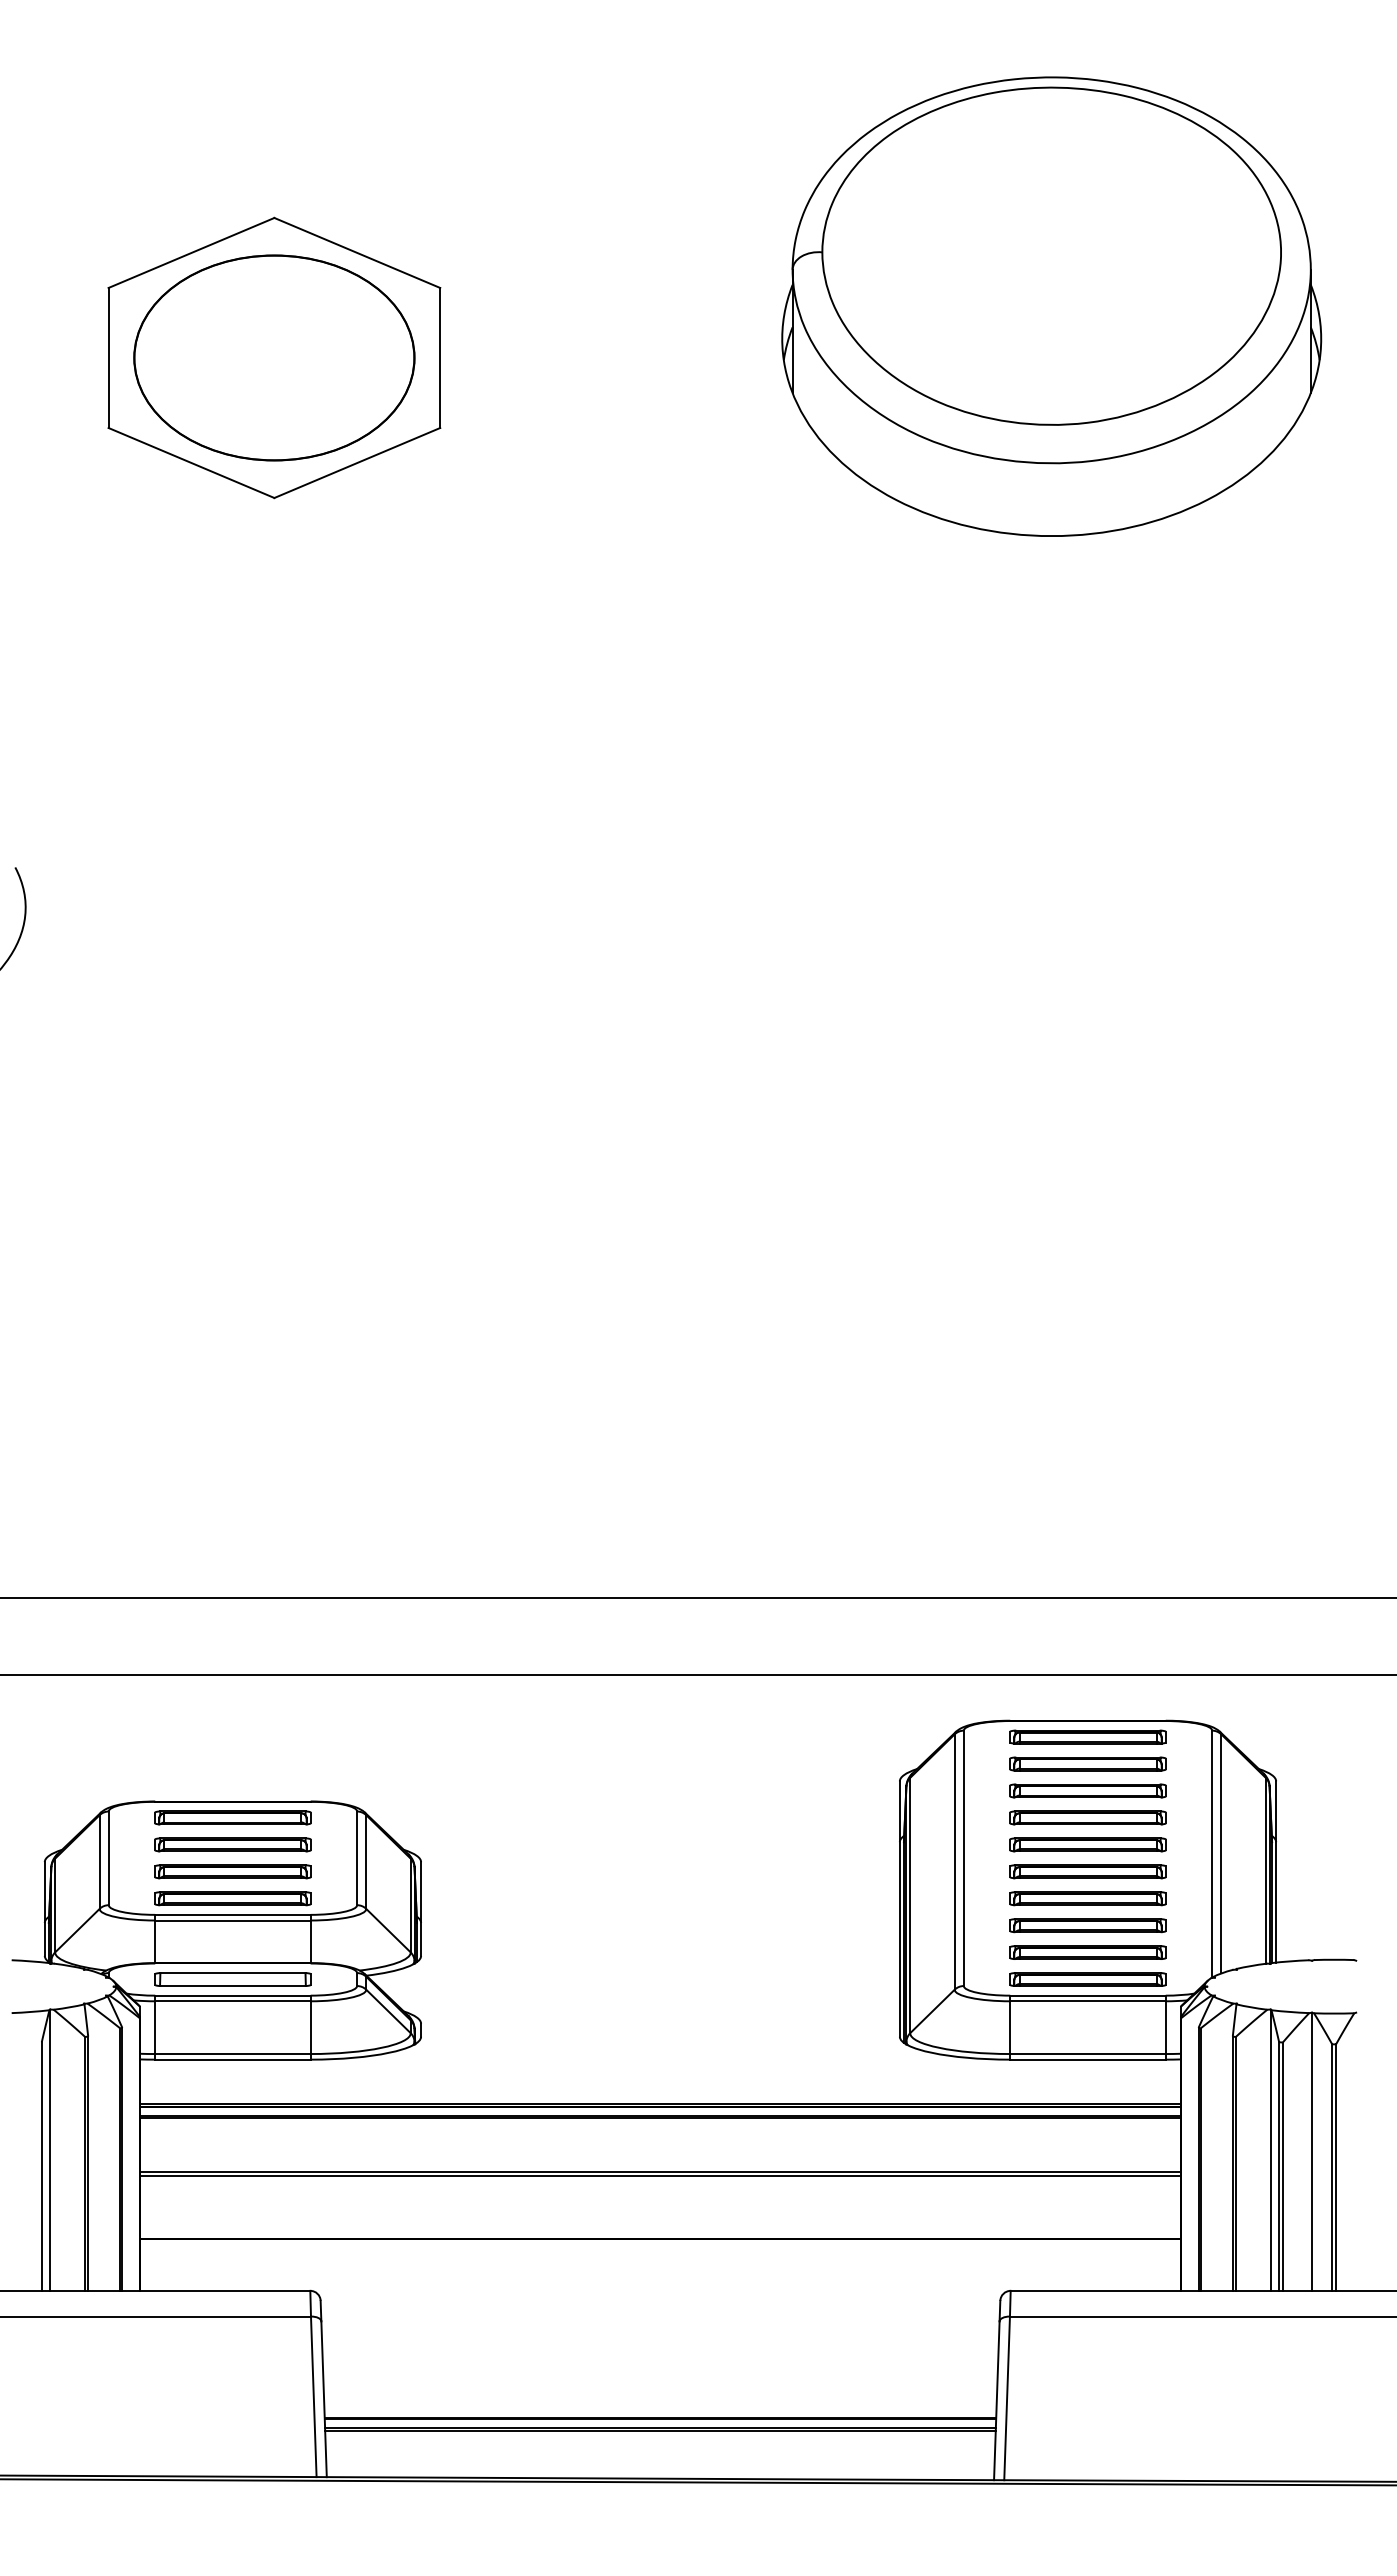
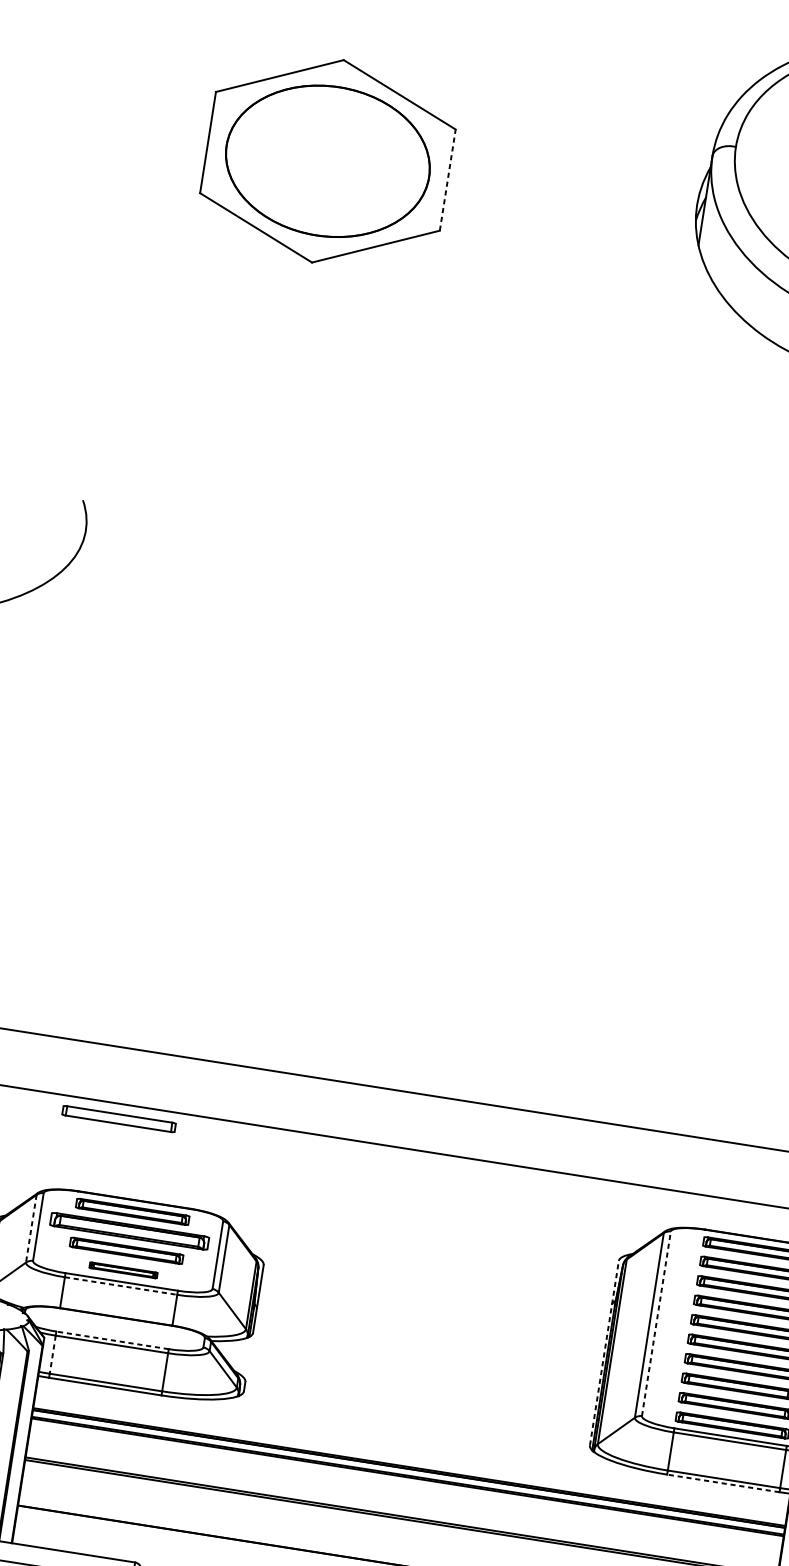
line: (440, 357) -> (448, 179), solid -> dashed
part: (232, 1844) -> (129, 1231), size x1.4
line: (963, 1858) -> (656, 1323), solid -> dashed
line: (99, 1862) -> (31, 1229), solid -> dashed
part: (232, 1898) -> (123, 1270), size x0.6
line: (899, 1909) -> (604, 1353), solid -> dashed
line: (232, 1920) -> (120, 1285), solid -> dashed
part: (232, 1979) -> (118, 1119), moved
line: (232, 1995) -> (112, 1340), solid -> dashed
line: (155, 2028) -> (52, 1355), solid -> dashed
line: (1088, 2059) -> (723, 1483), solid -> dashed

